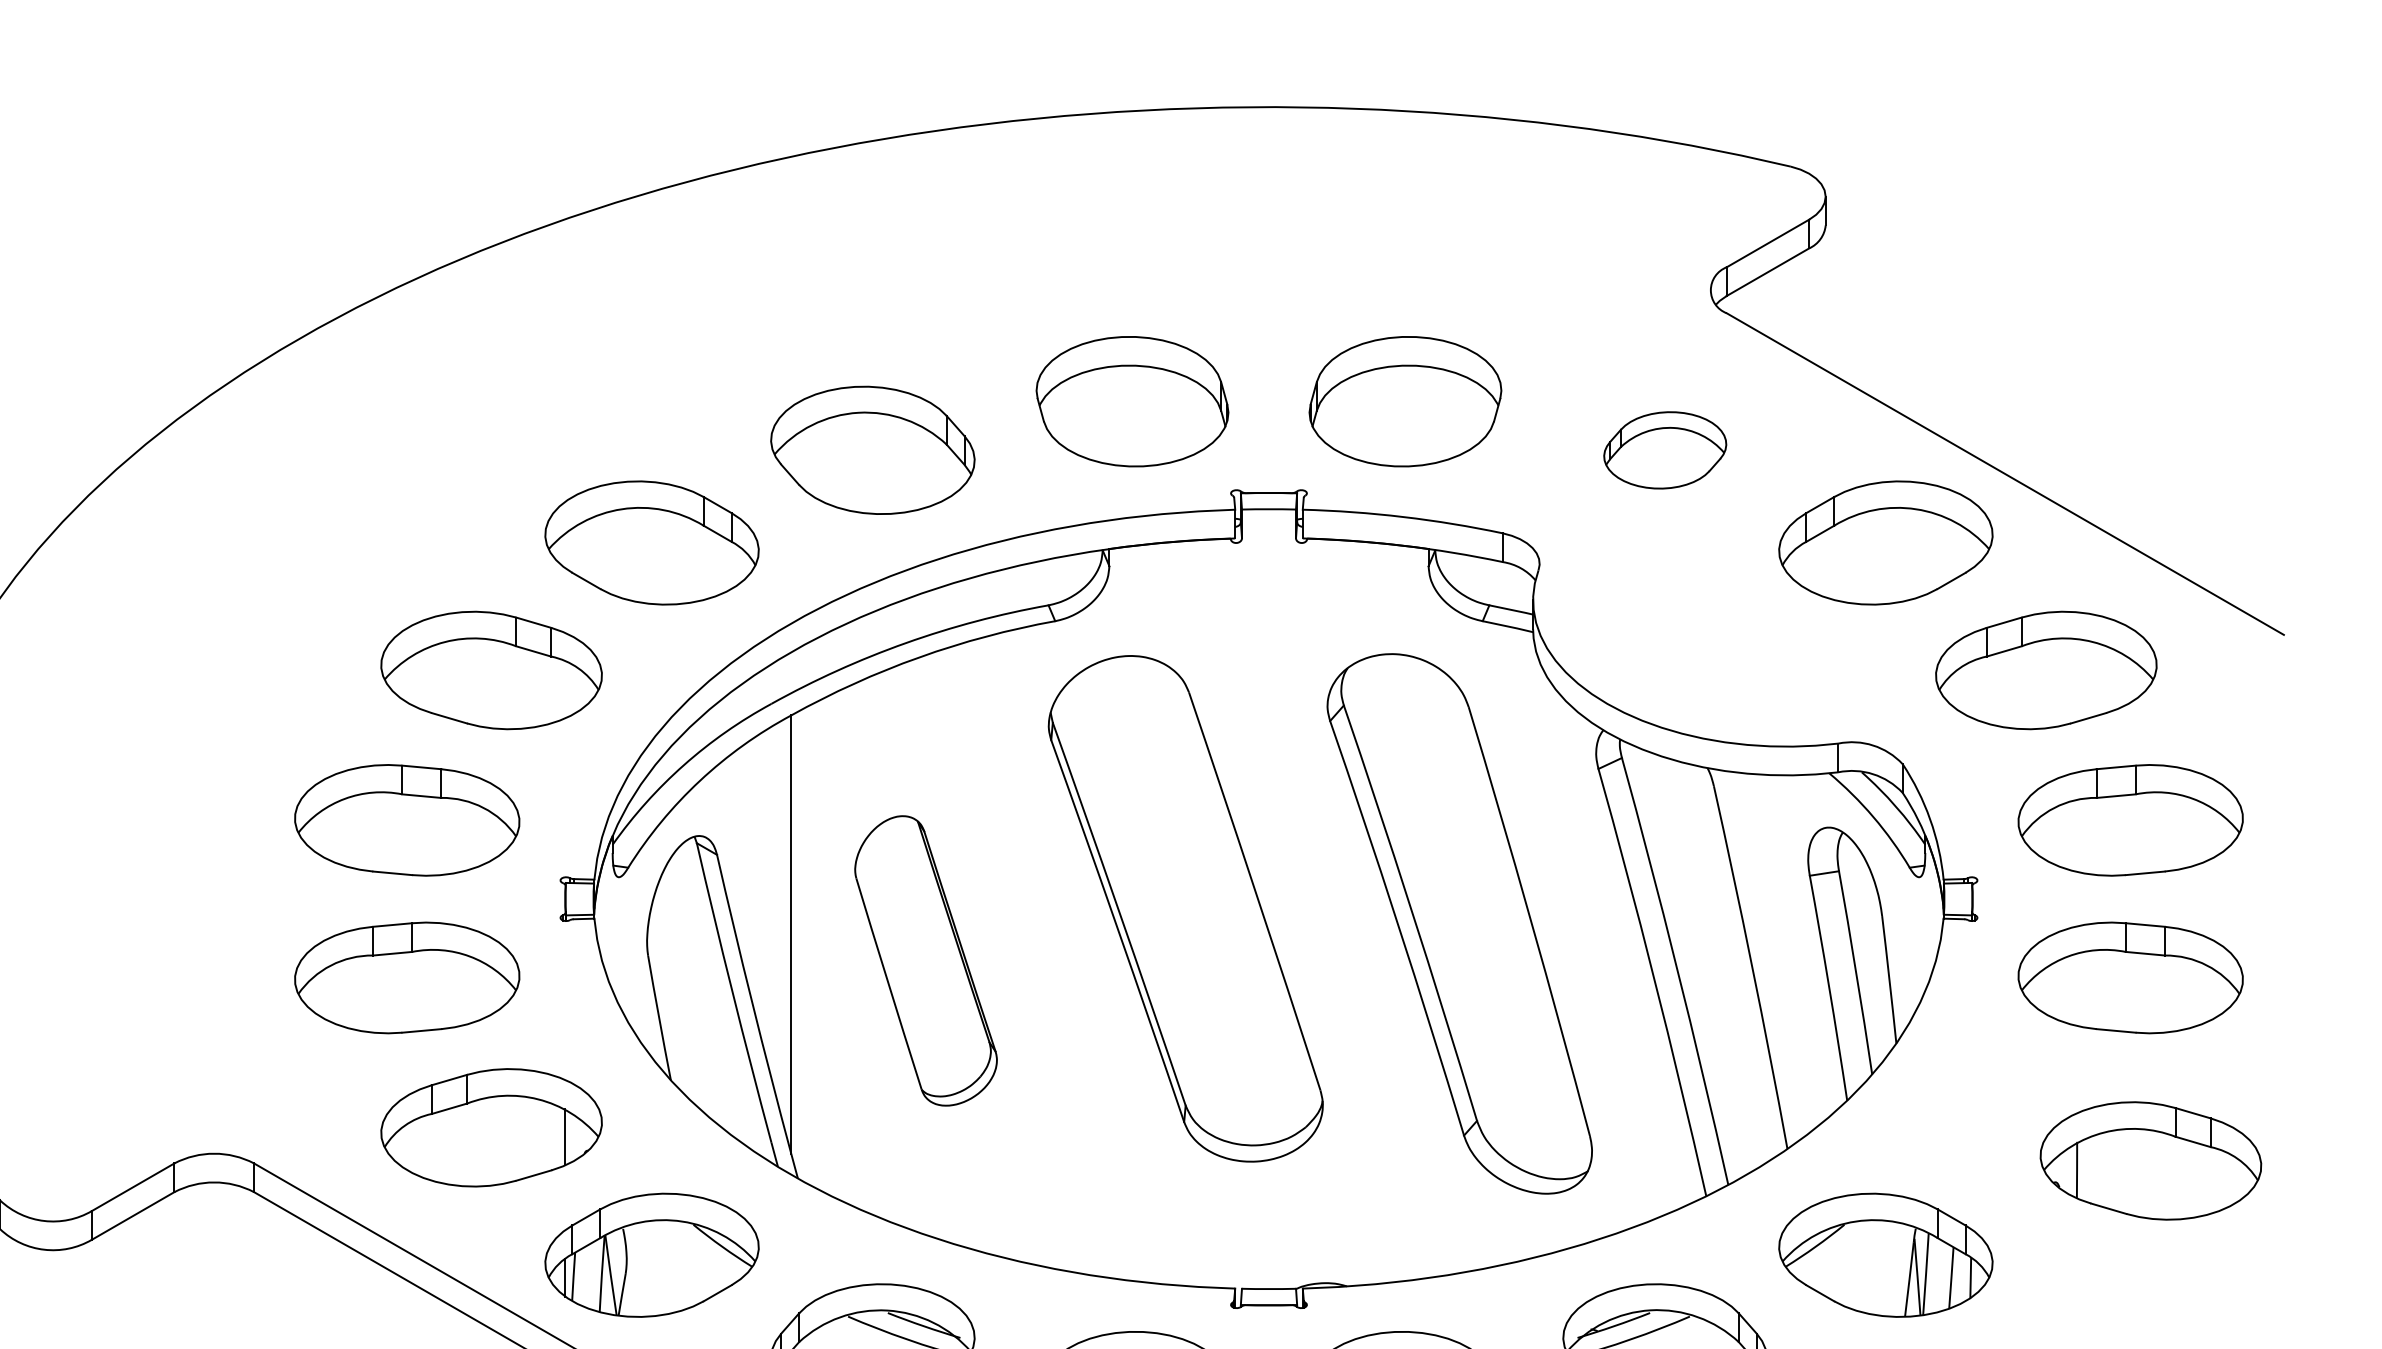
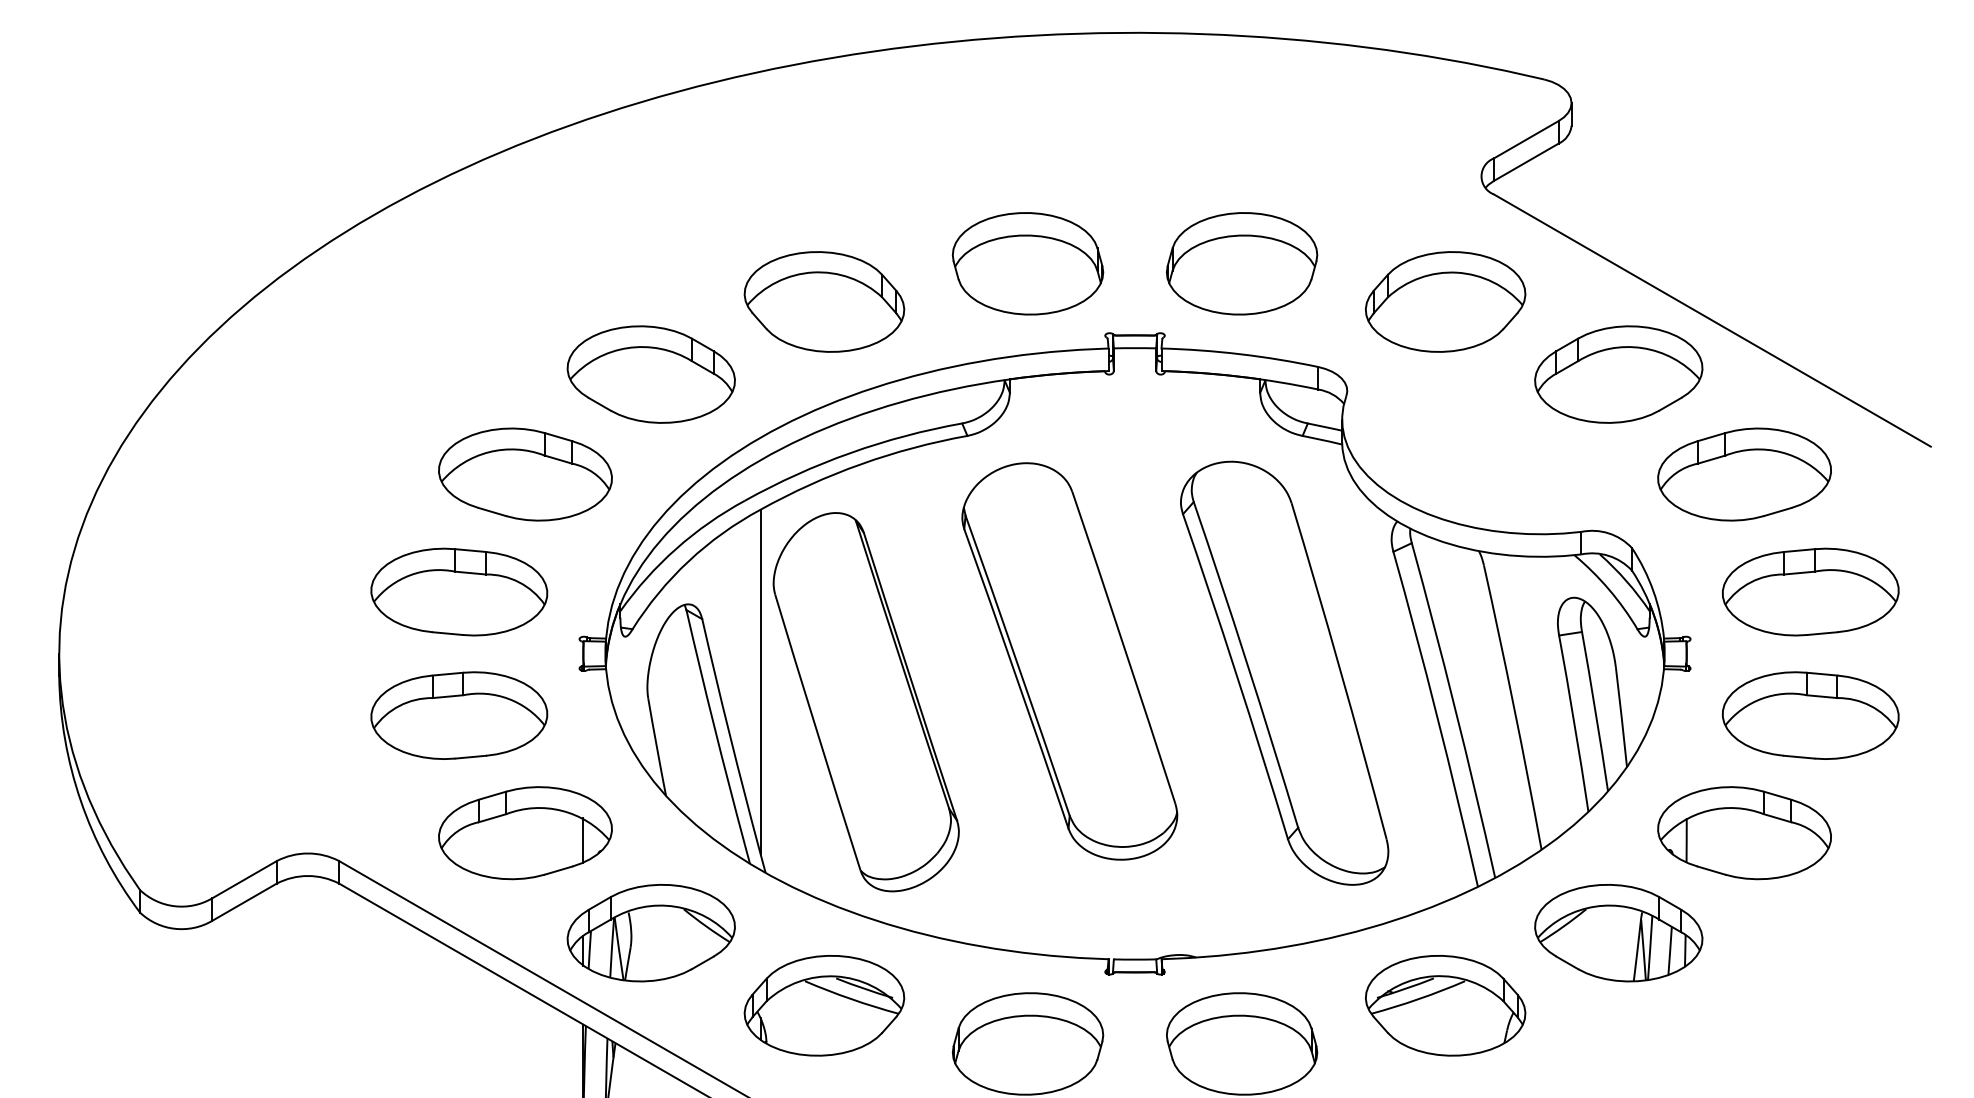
part: (1664, 449) -> (1445, 301), size x1.67
part: (925, 961) -> (865, 702), size x1.67
part: (2150, 1161) -> (1744, 833), moved

